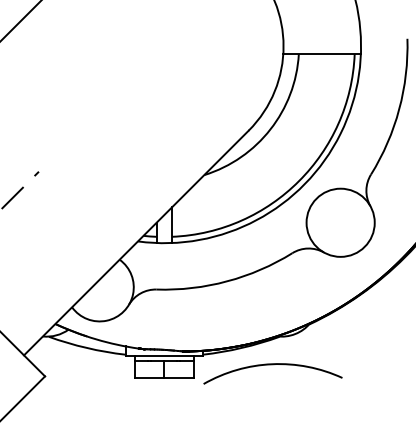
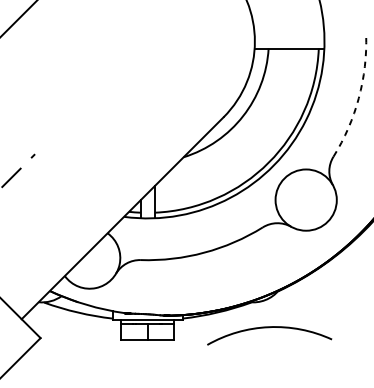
arc: (399, 109) -> (359, 98), solid -> dashed
arc: (272, 365) -> (269, 328), moved

